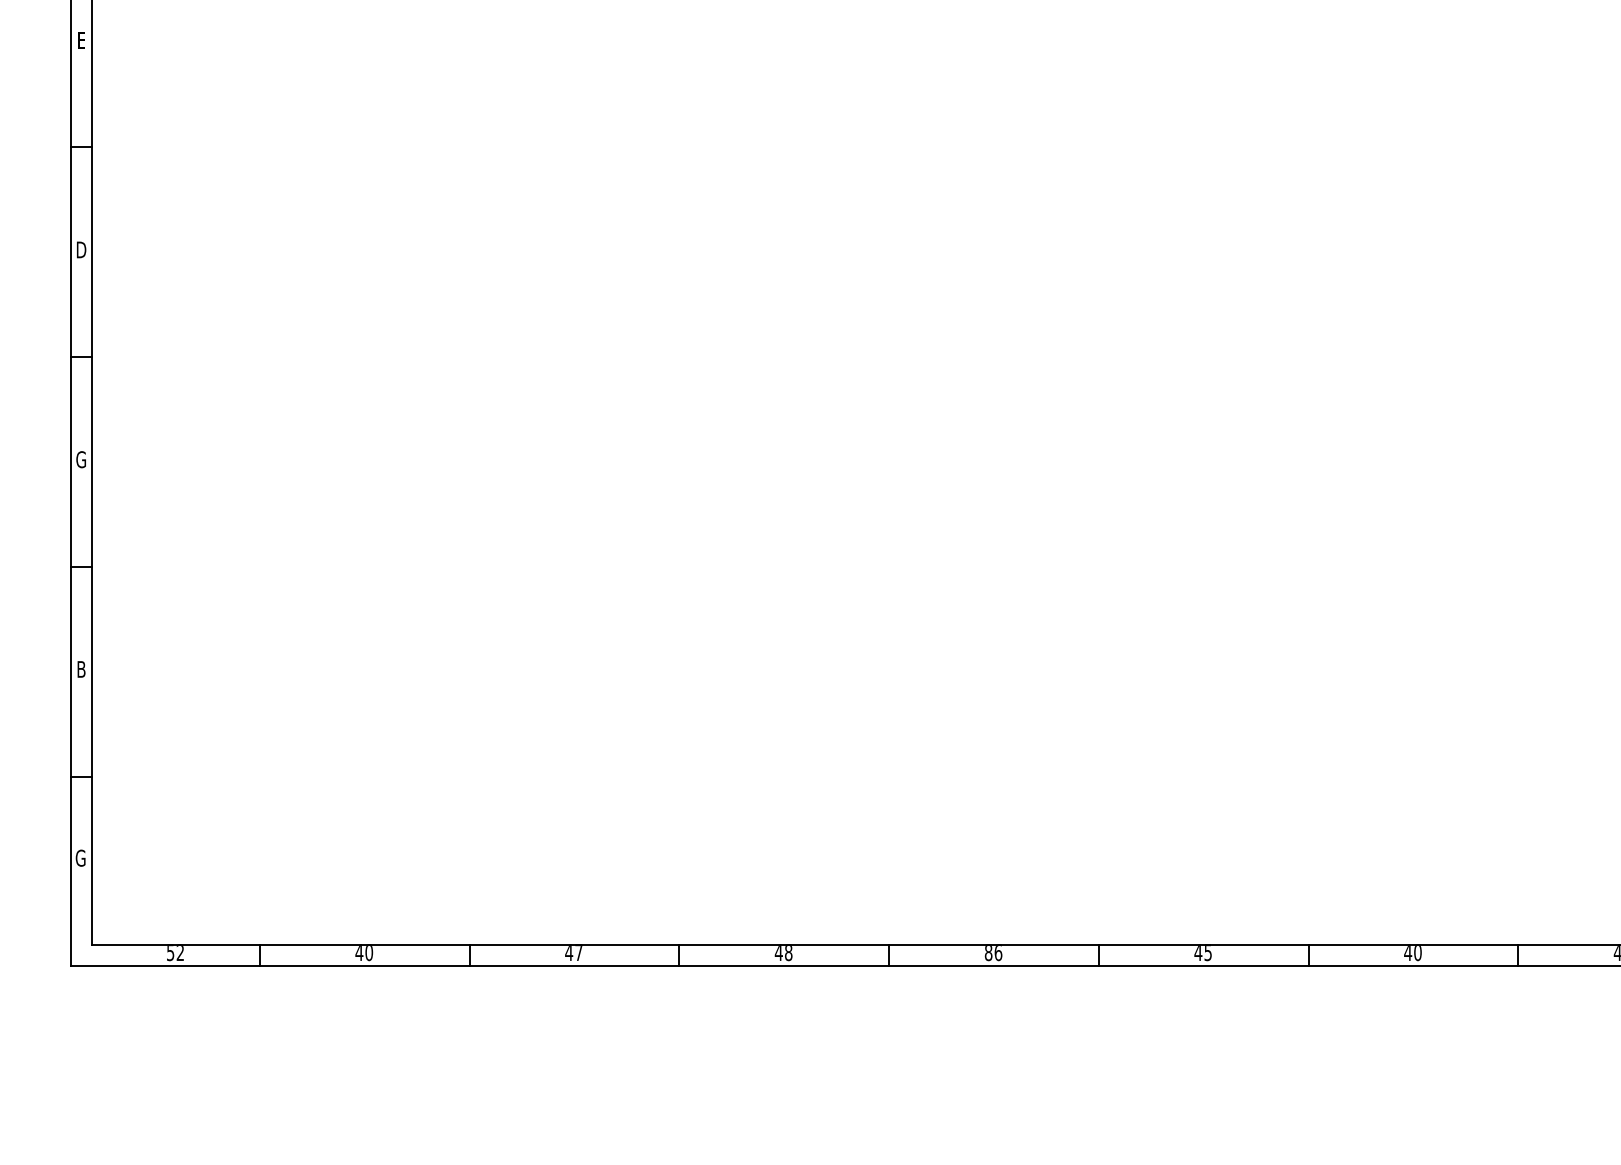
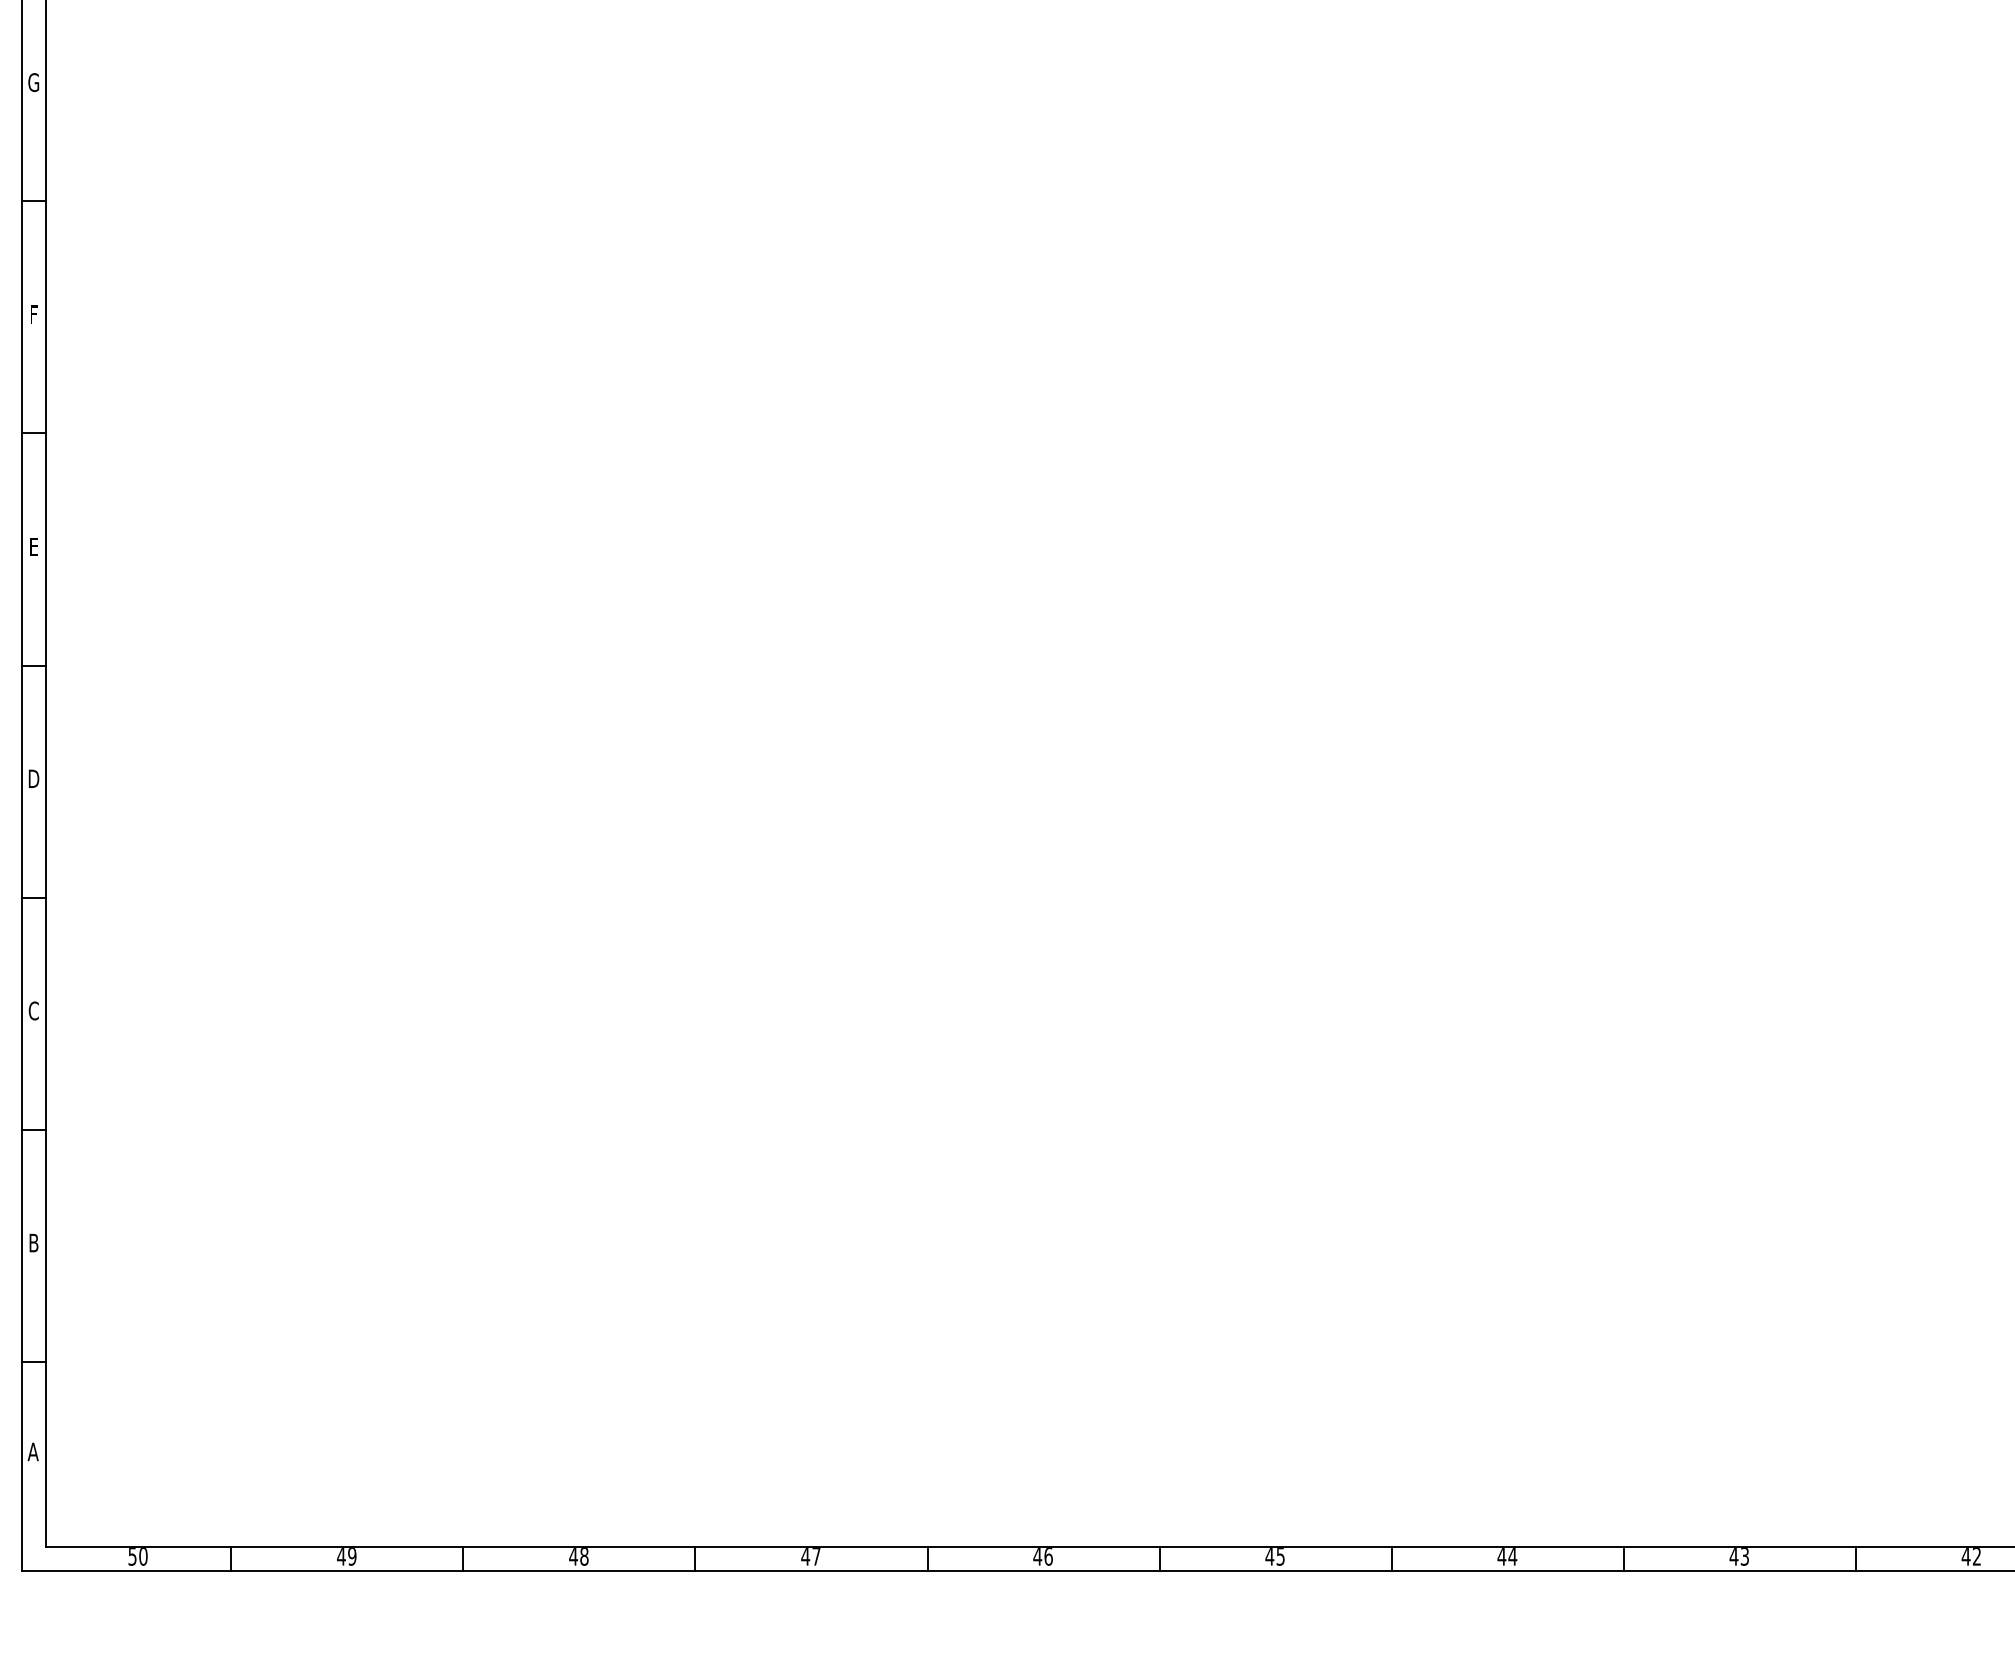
text: (81, 459) -> (33, 1010), G -> C
text: (80, 857) -> (32, 1451), G -> A
text: (180, 952) -> (143, 1556), 52 -> 50
text: (369, 952) -> (352, 1556), 40 -> 49
text: (579, 952) -> (584, 1556), 47 -> 48
text: (788, 952) -> (816, 1556), 48 -> 47
text: (988, 952) -> (1037, 1556), 86 -> 46
text: (1417, 952) -> (1512, 1556), 40 -> 44

